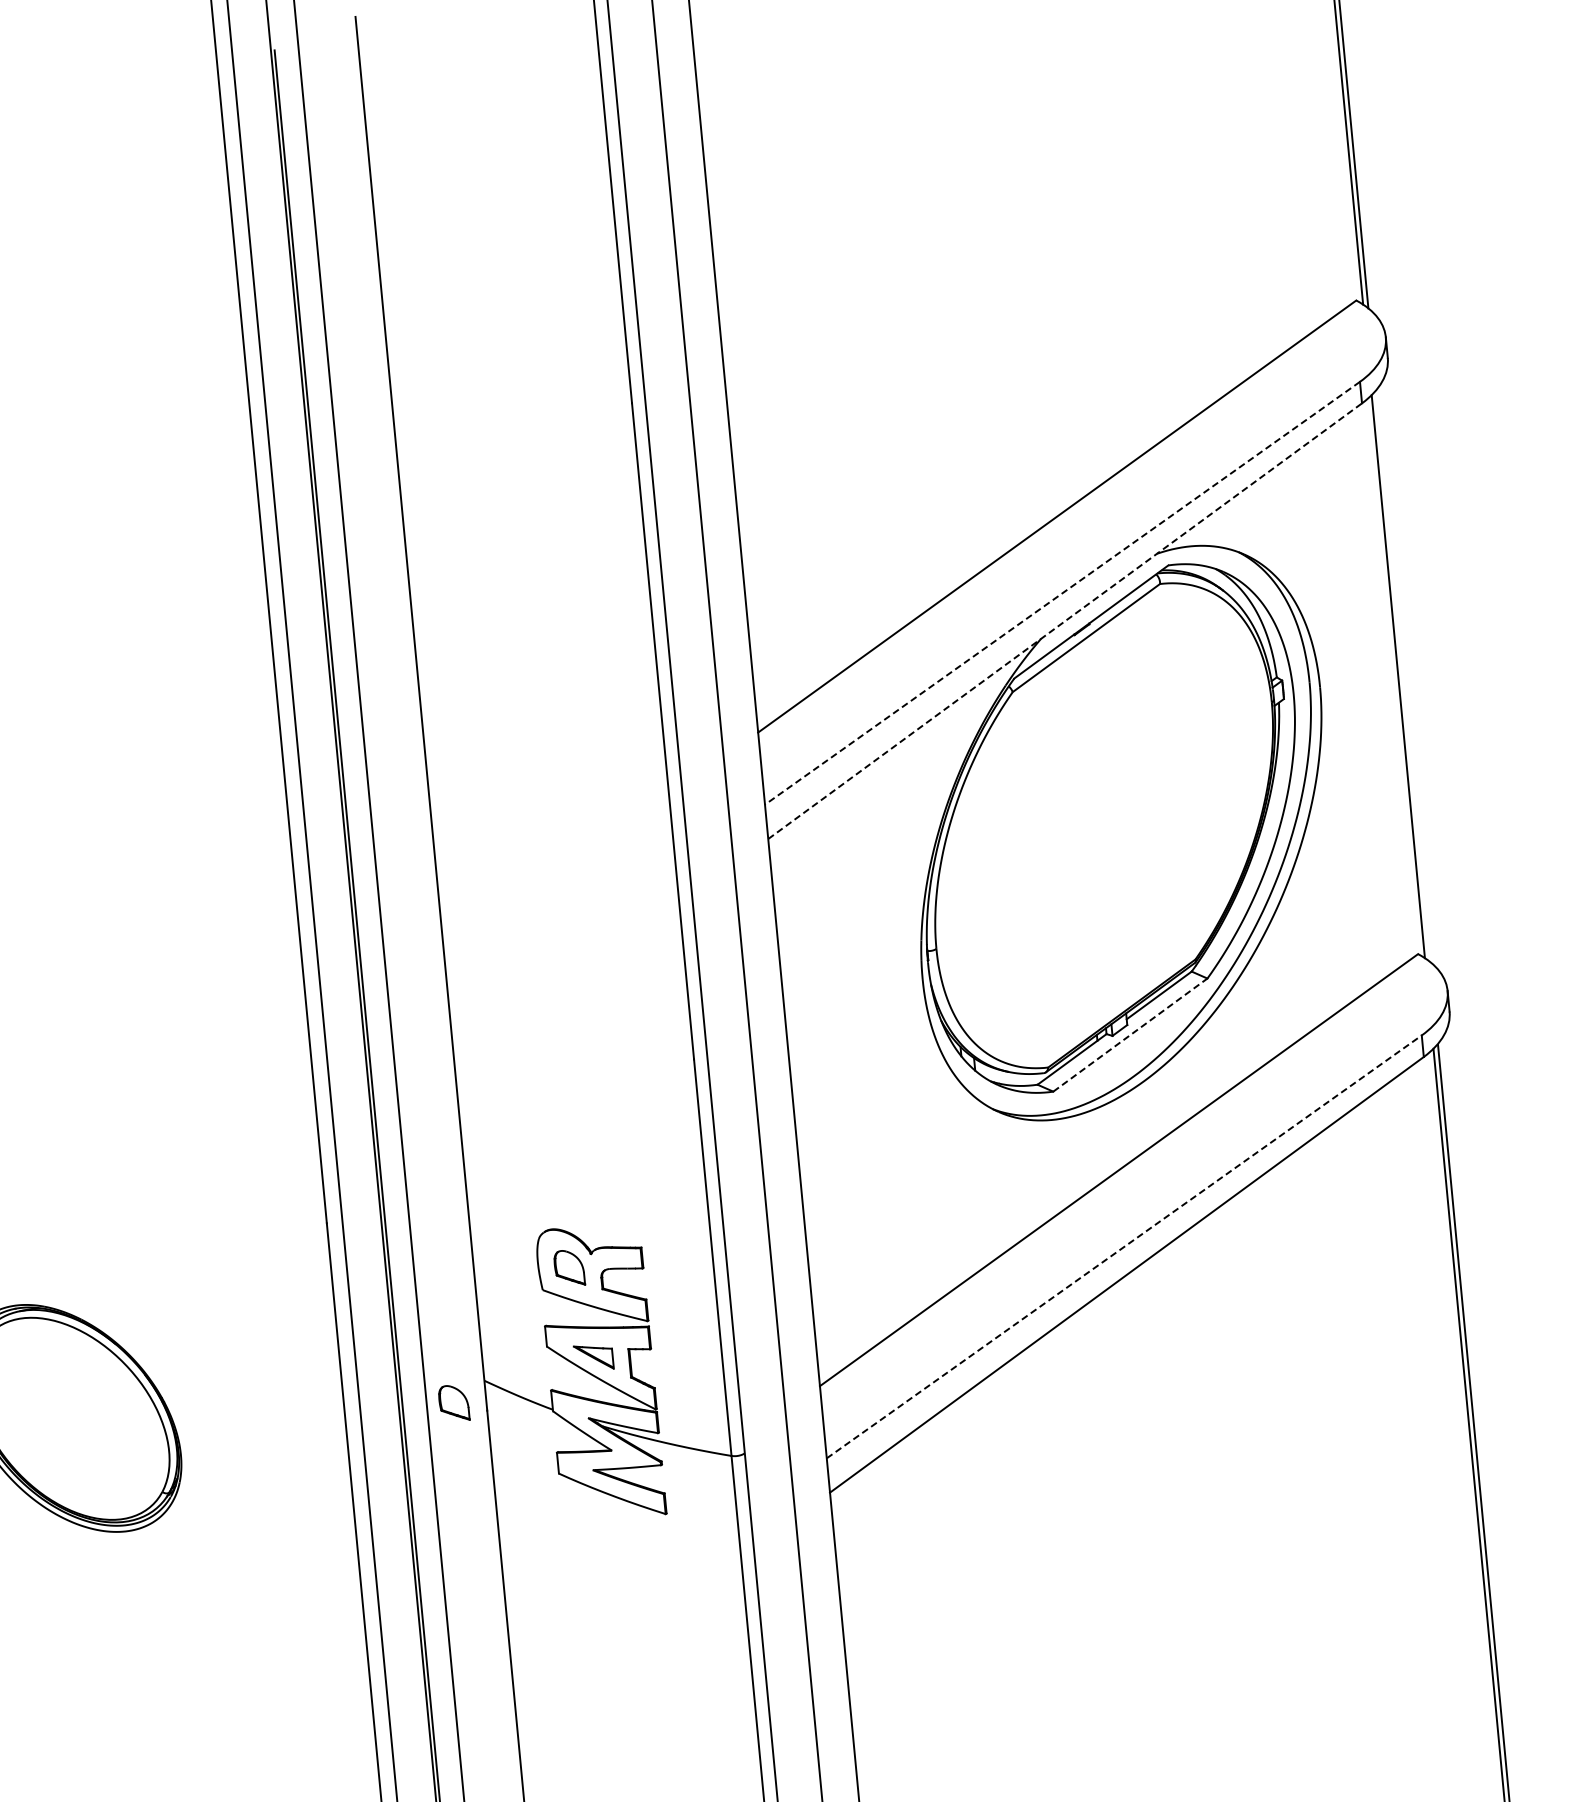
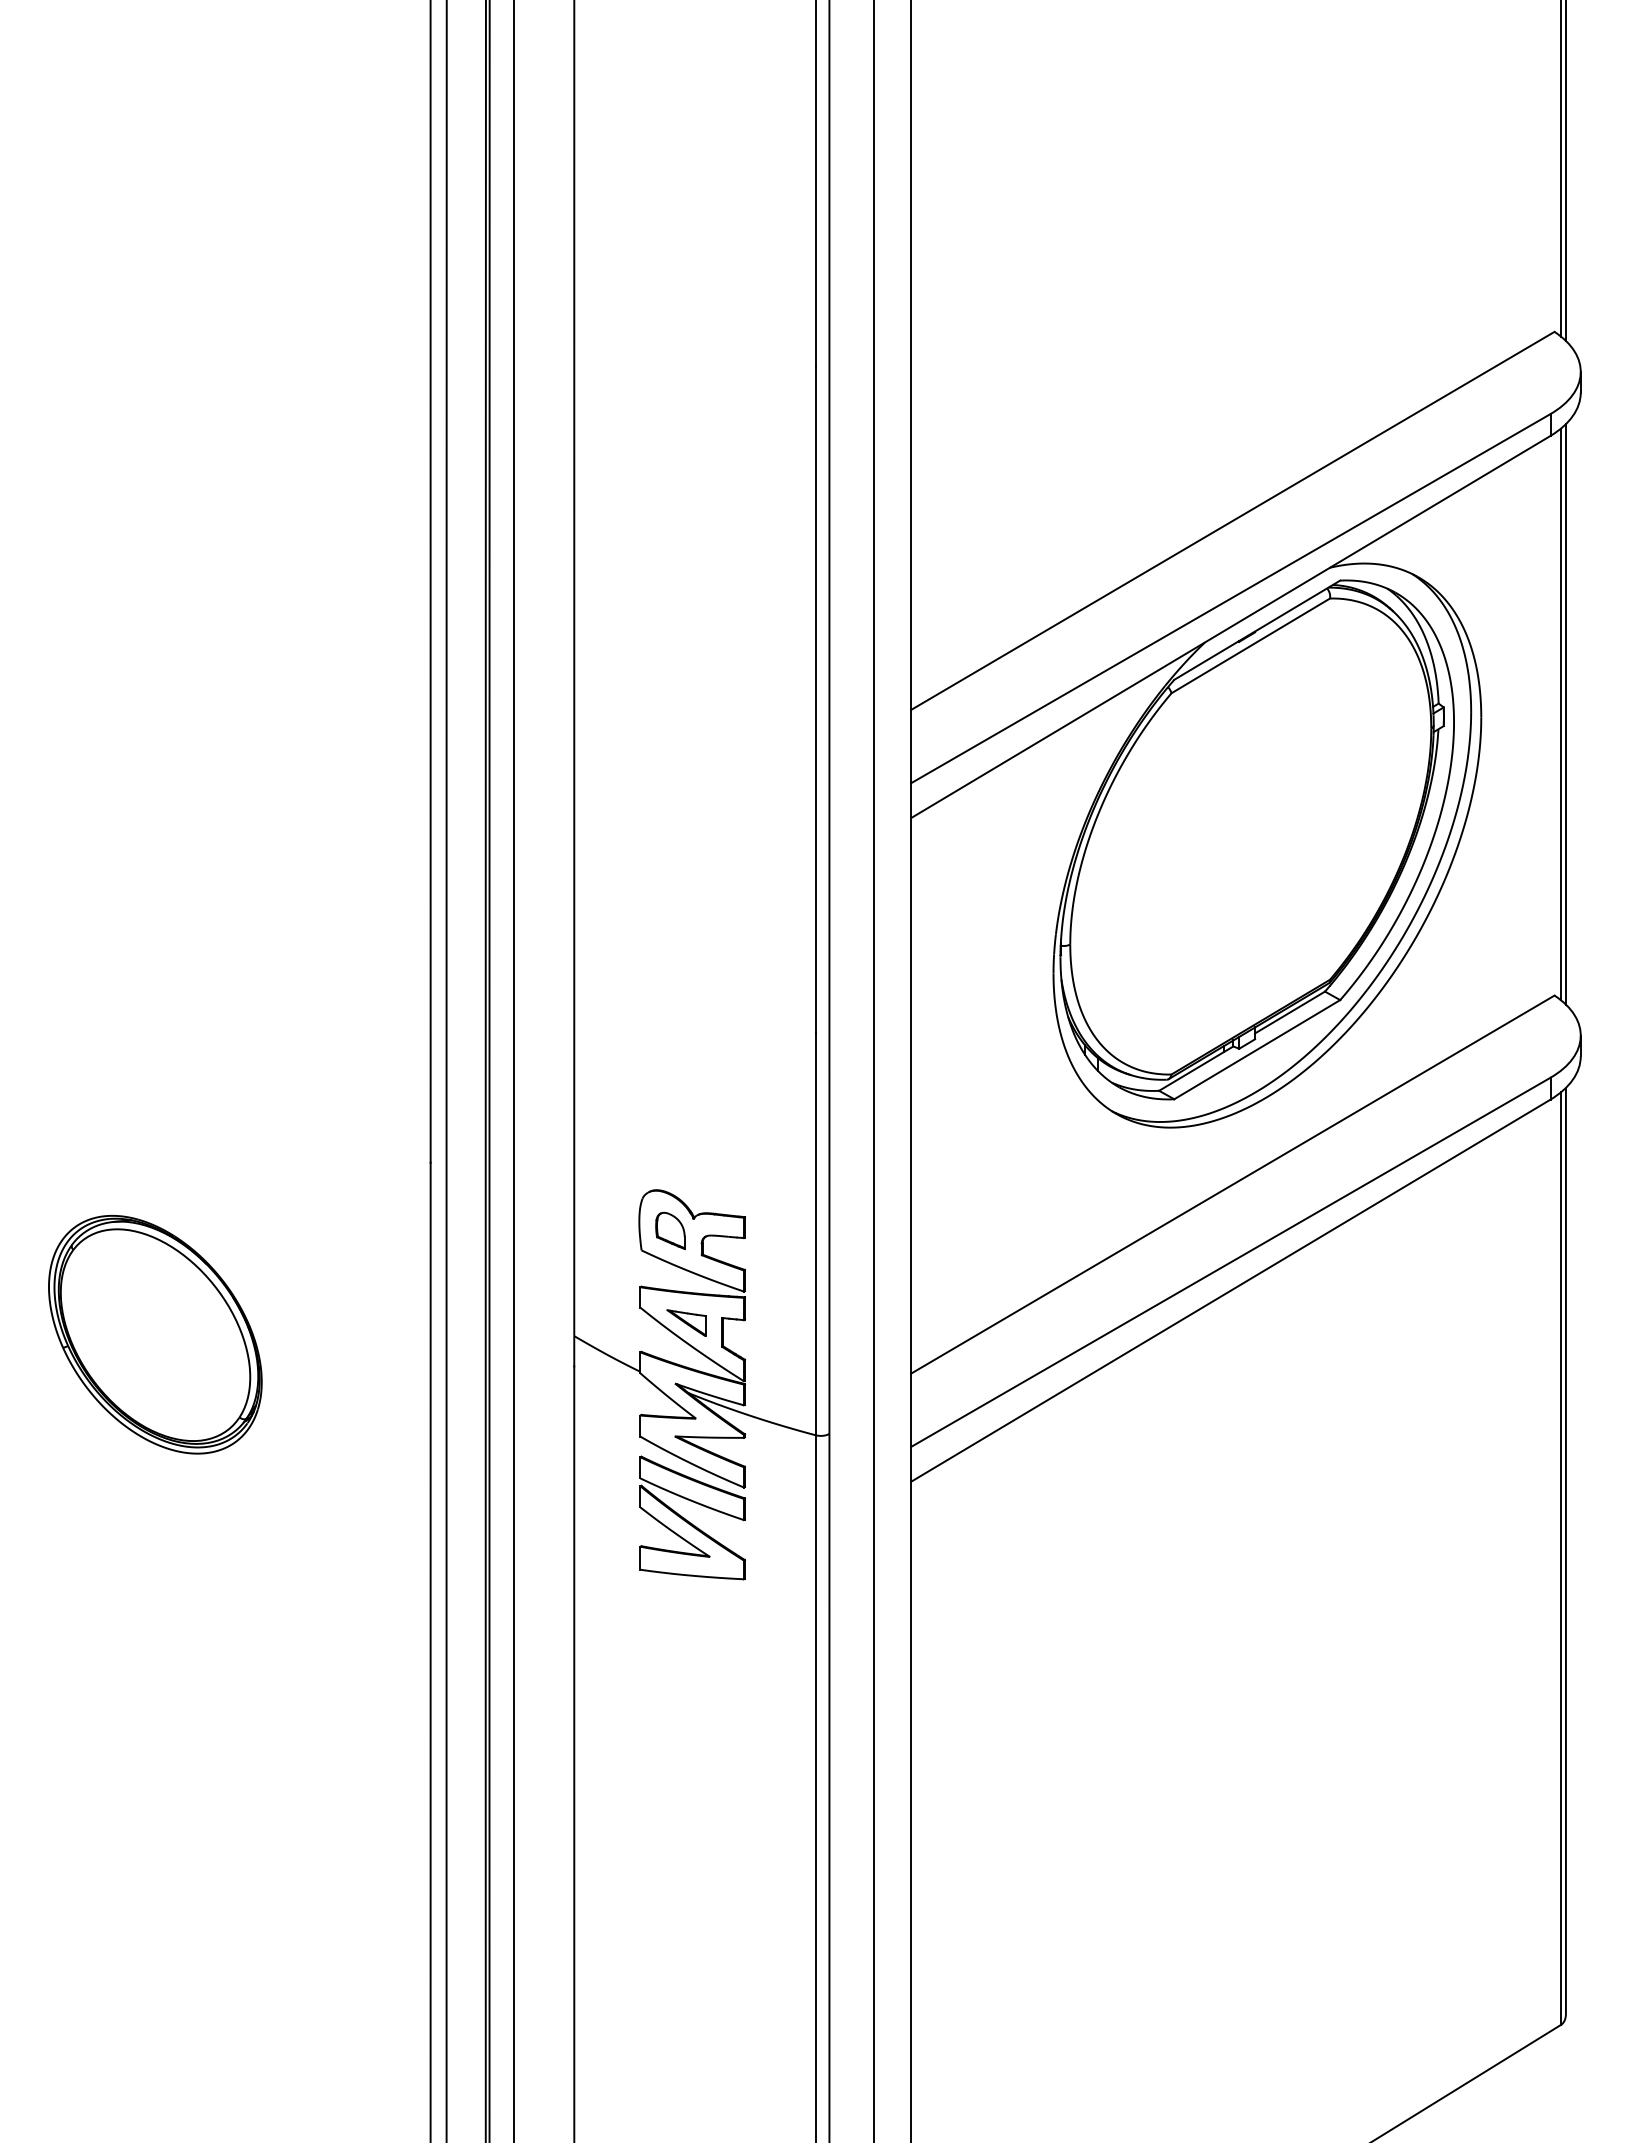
line: (1062, 593) -> (1230, 598), dashed -> solid
line: (1065, 620) -> (1231, 626), dashed -> solid
line: (1402, 676) -> (1565, 714), added
line: (1130, 1034) -> (1257, 1049), dashed -> solid
line: (1123, 1247) -> (1230, 1262), dashed -> solid
part: (453, 1402) -> (541, 1355), removed
part: (617, 1548) -> (692, 1517), added

